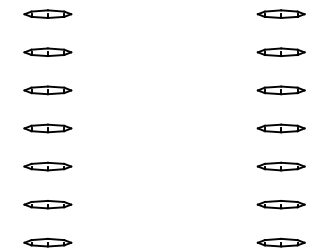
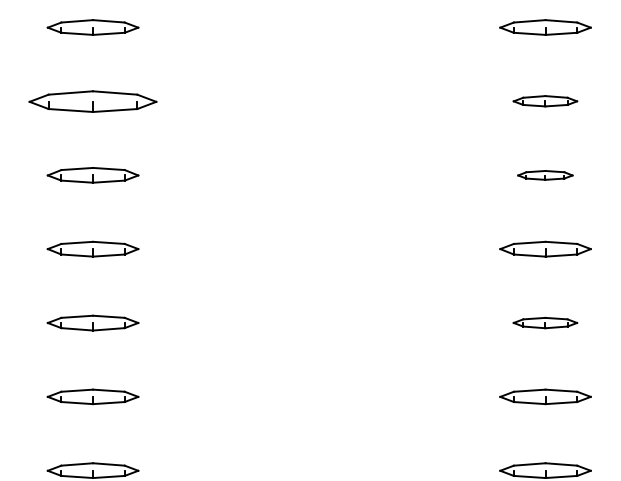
part: (47, 51) -> (92, 99), size x1.4
part: (280, 51) -> (544, 99), size x0.7
part: (280, 90) -> (544, 175), size x0.6
part: (280, 166) -> (544, 322), size x0.7

